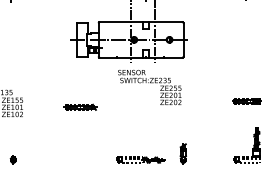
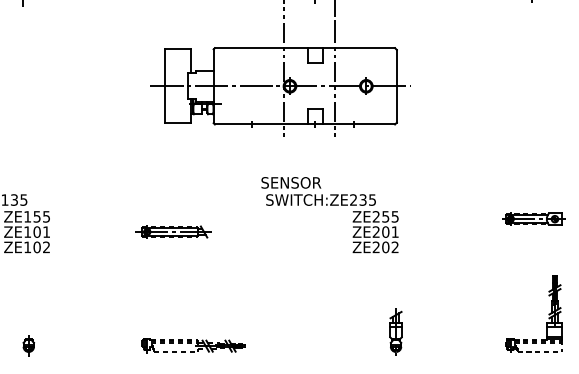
text: (149, 87) -> (329, 215), moved
part: (140, 159) -> (193, 344), moved

